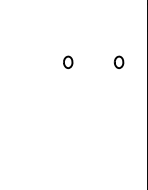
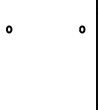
part: (68, 62) -> (55, 29), removed

